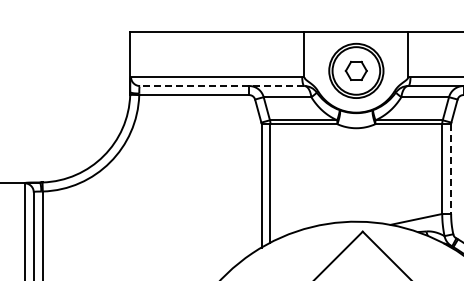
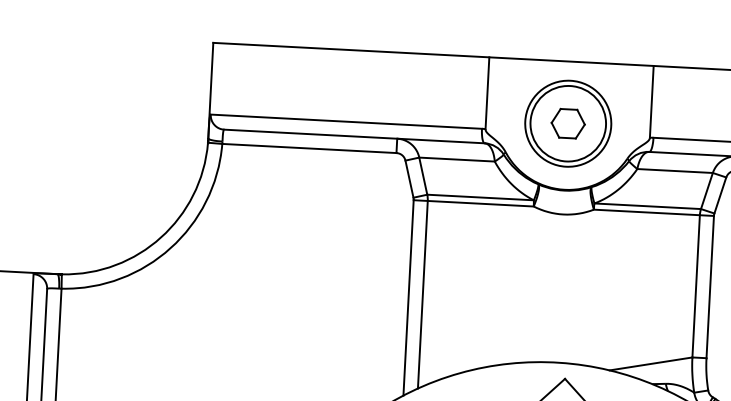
line: (221, 86) -> (353, 137), dashed -> solid
line: (451, 169) -> (710, 287), dashed -> solid

